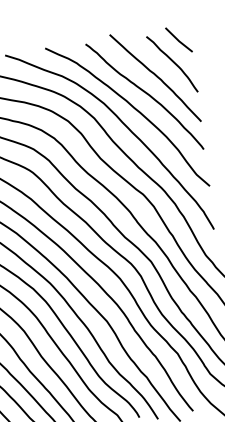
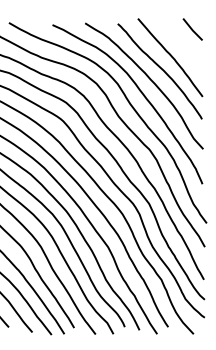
curve: (172, 63) -> (185, 47), removed

